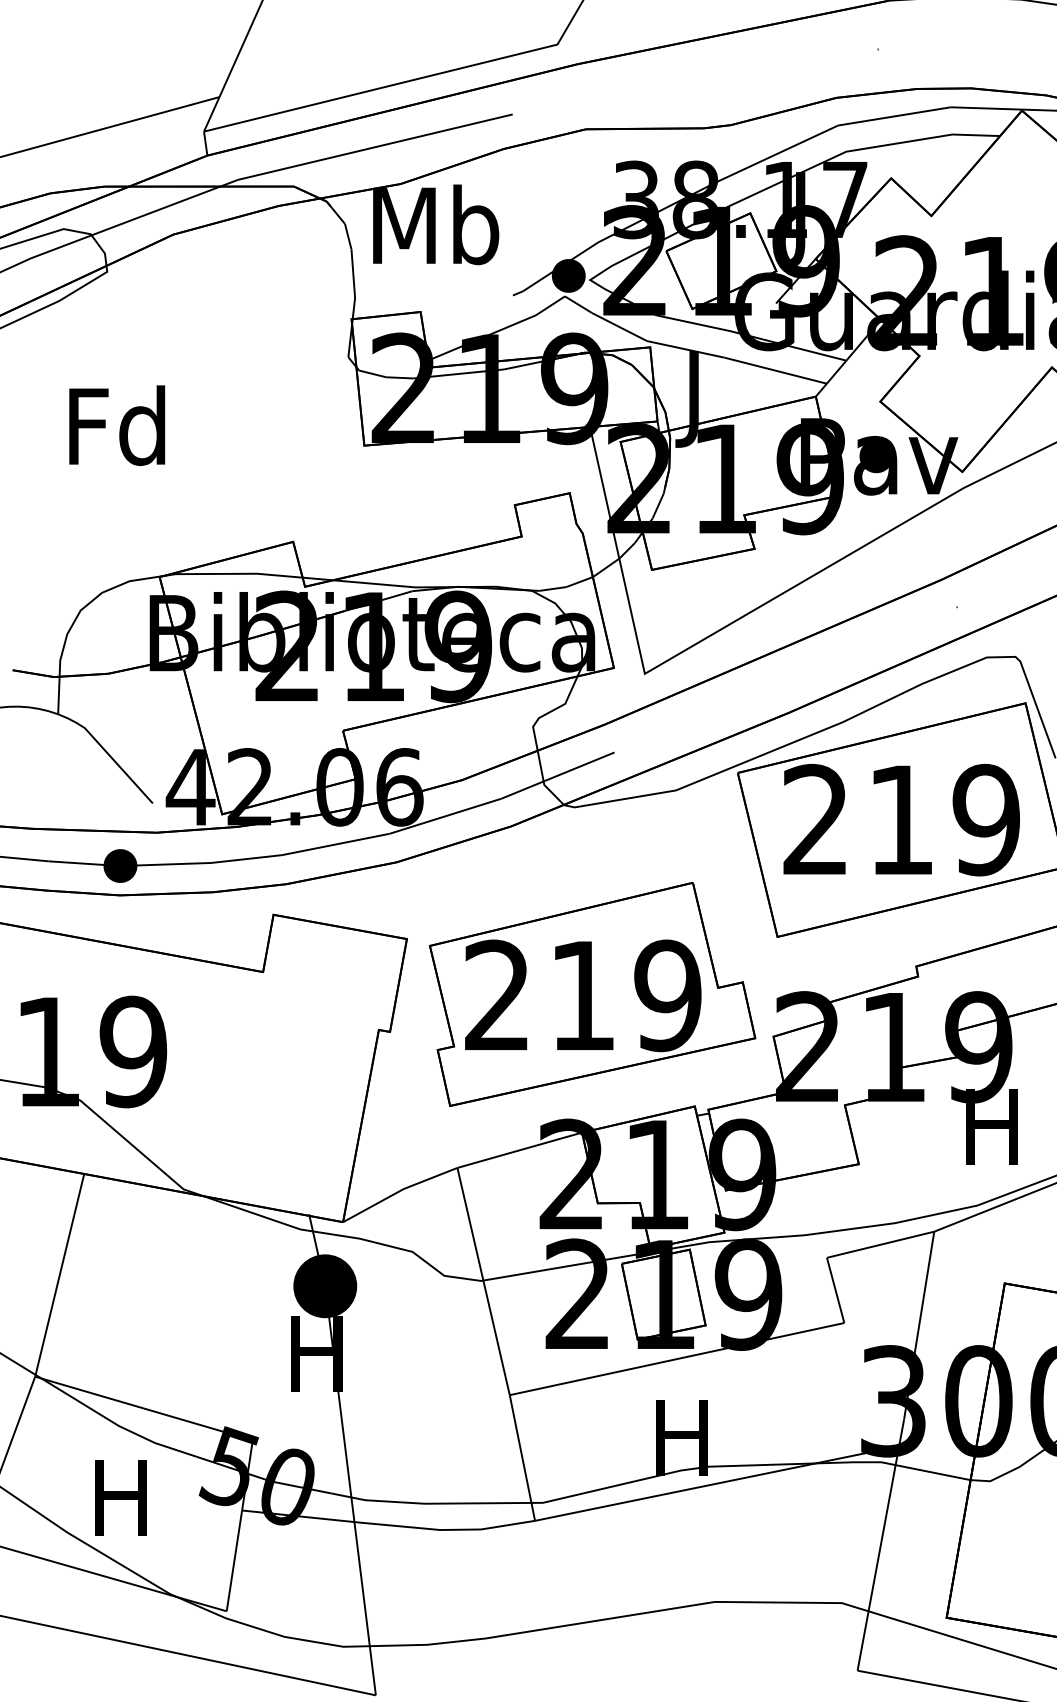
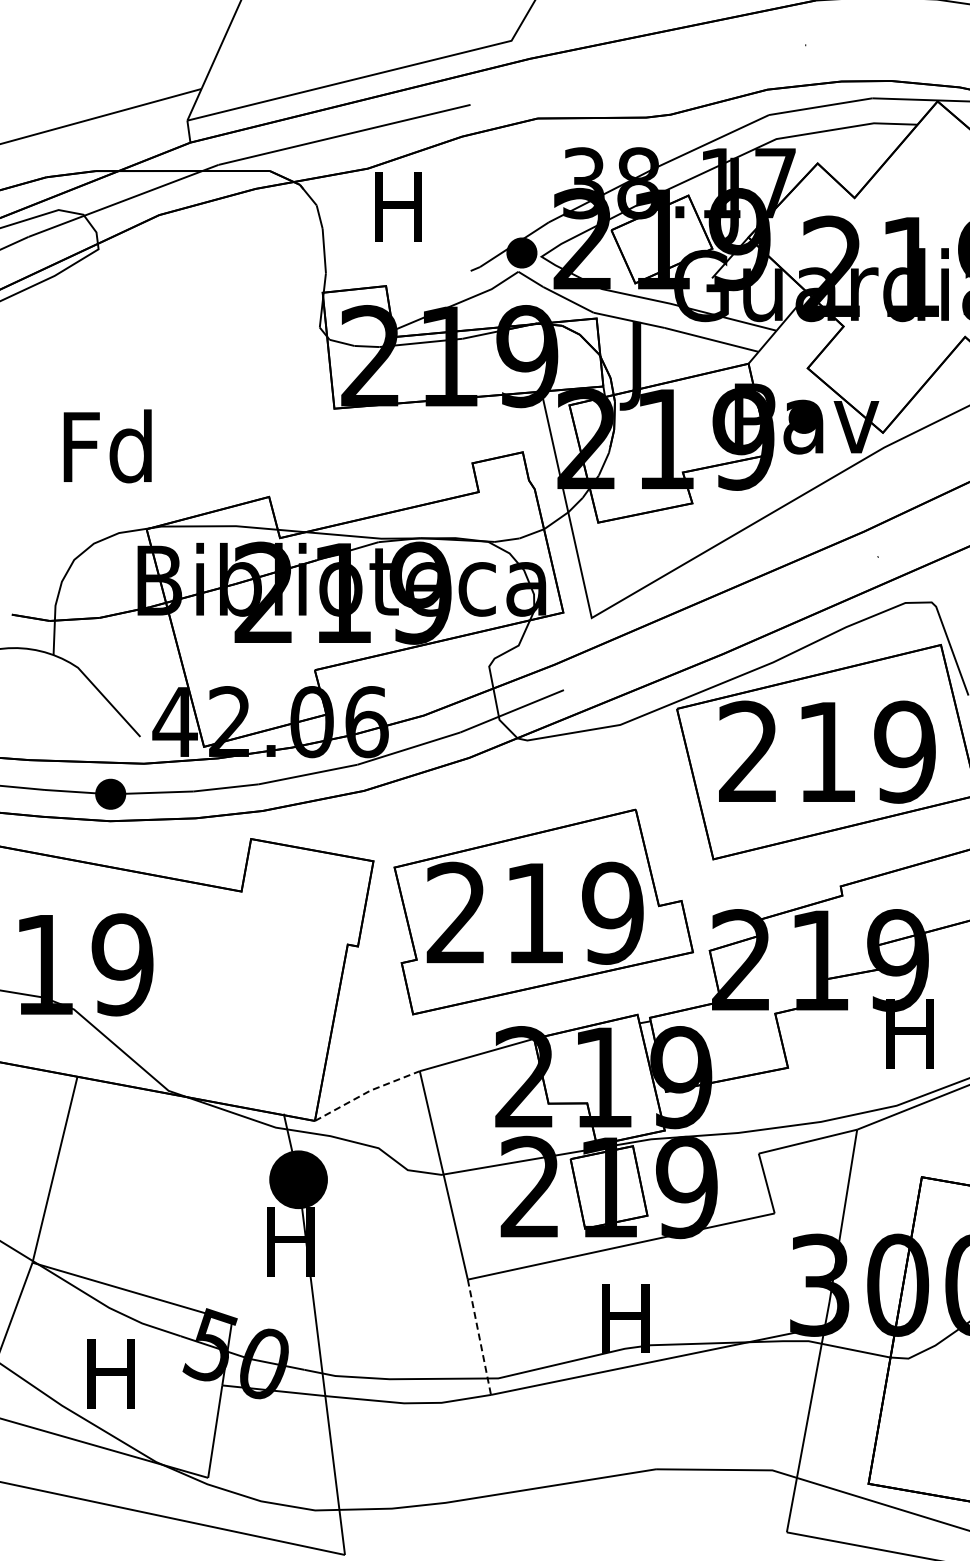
text: (436, 225) -> (400, 206), Mb -> H
text: (116, 425) -> (107, 446), moved
line: (399, 1191) -> (366, 1092), solid -> dashed
line: (522, 1458) -> (479, 1337), solid -> dashed

